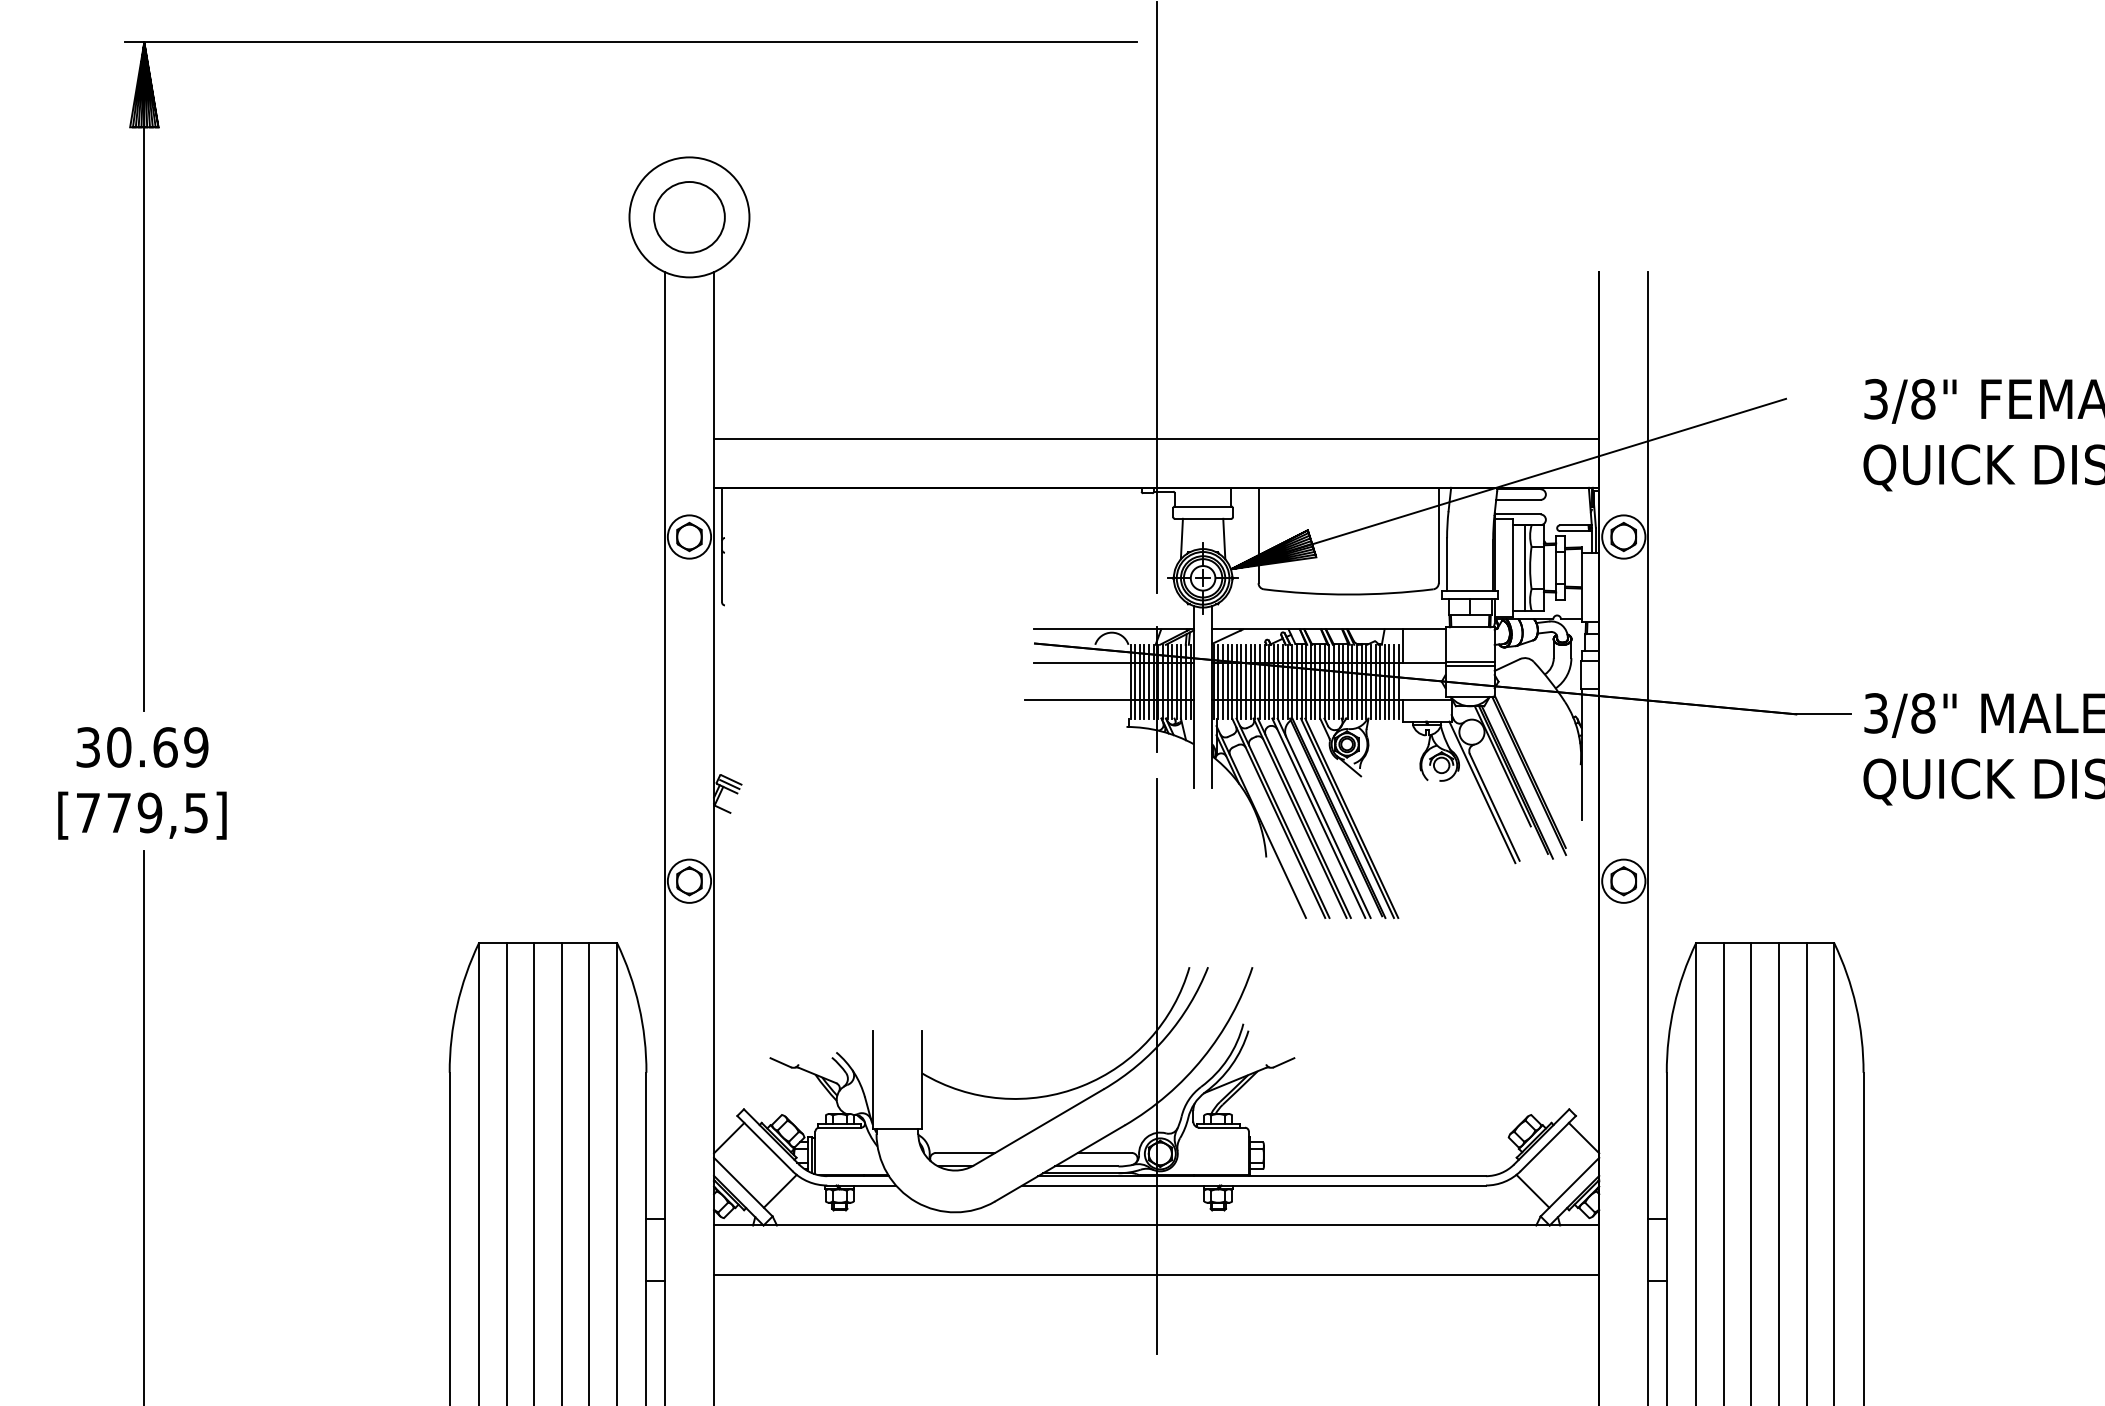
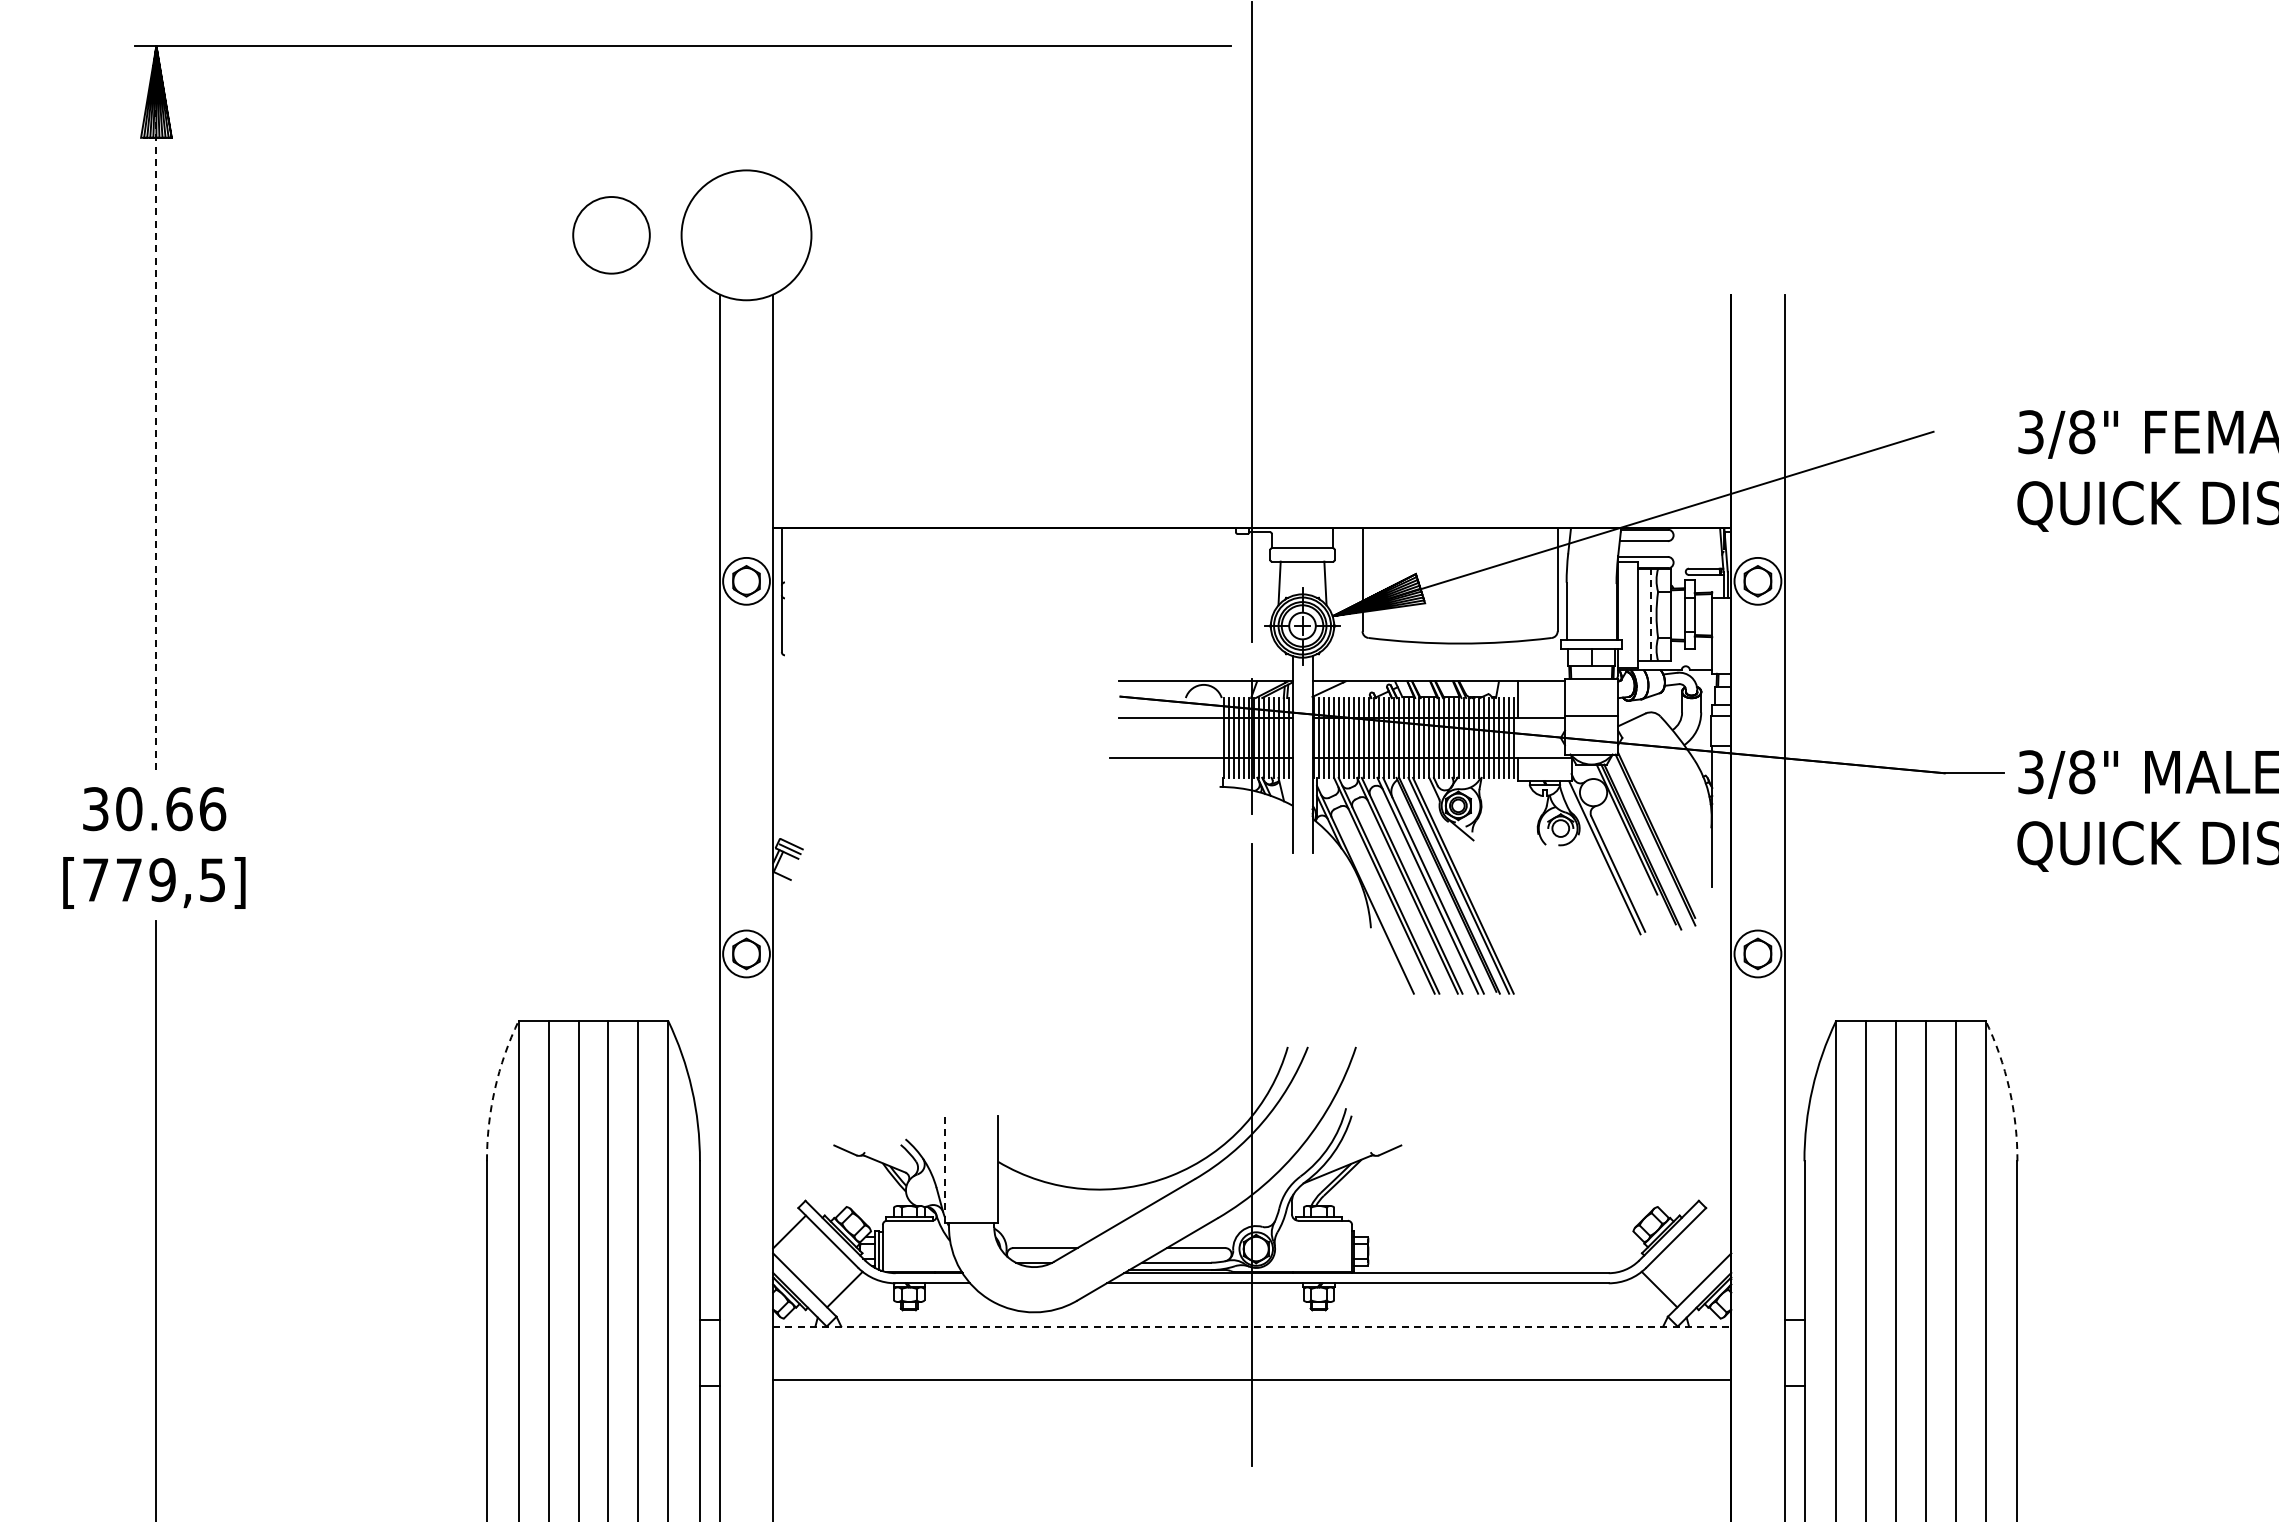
circle: (689, 217) -> (611, 235), moved
line: (144, 376) -> (156, 407), solid -> dashed
line: (1156, 438) -> (1252, 474), removed
line: (1525, 567) -> (1651, 614), solid -> dashed
line: (1470, 666) -> (1591, 721), removed
text: (196, 747) -> (212, 809), 30.69 -> 30.66
arc: (456, 1006) -> (494, 1089), solid -> dashed
arc: (1856, 1006) -> (2009, 1089), solid -> dashed
line: (873, 1079) -> (945, 1168), solid -> dashed
line: (1583, 1137) -> (1714, 1231), removed
line: (1156, 1225) -> (1252, 1326), solid -> dashed

